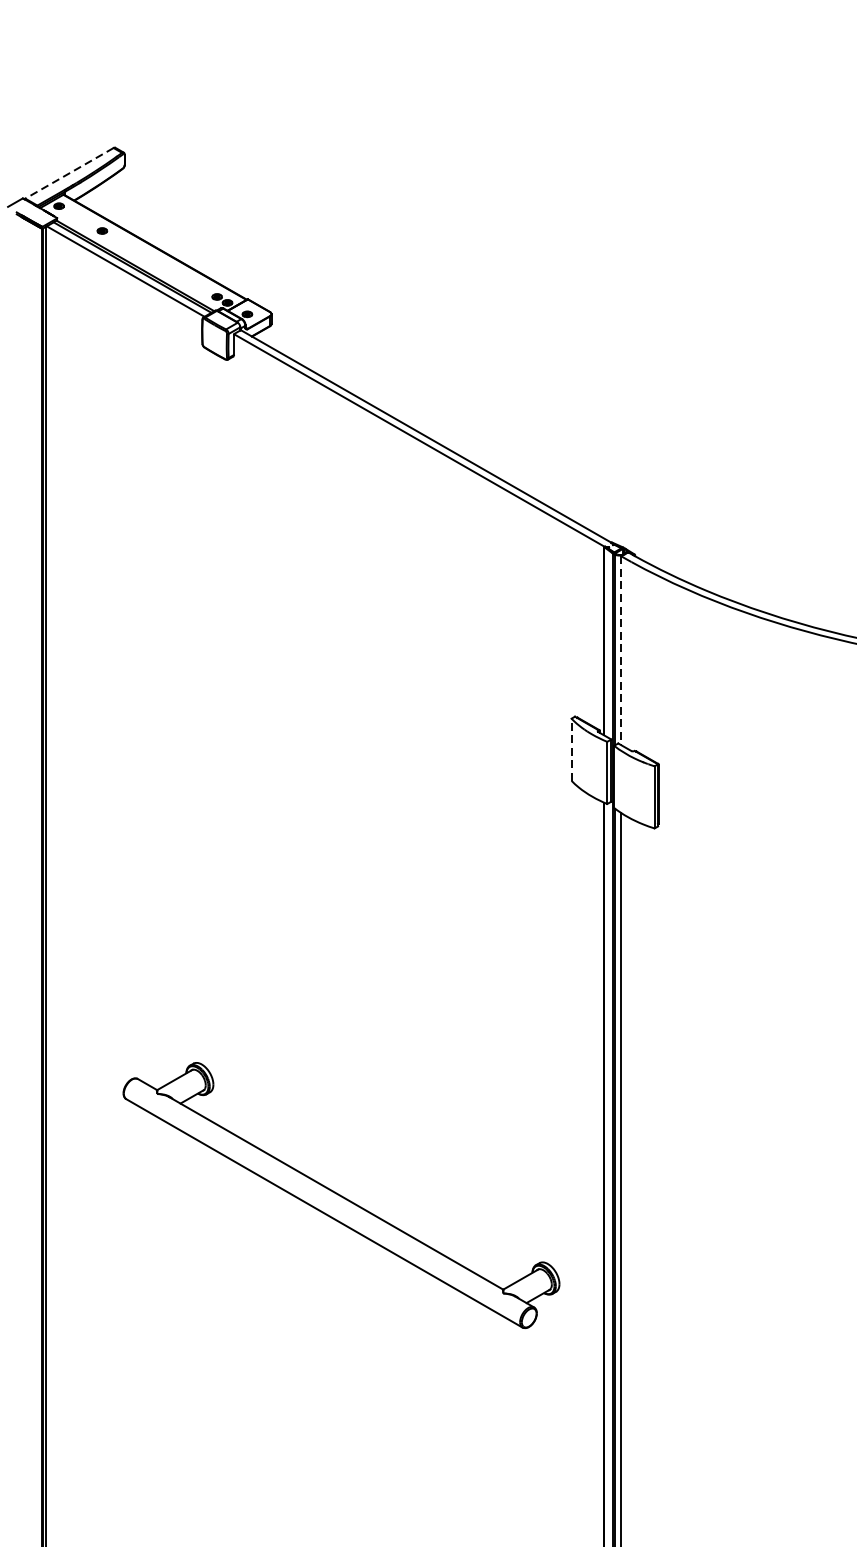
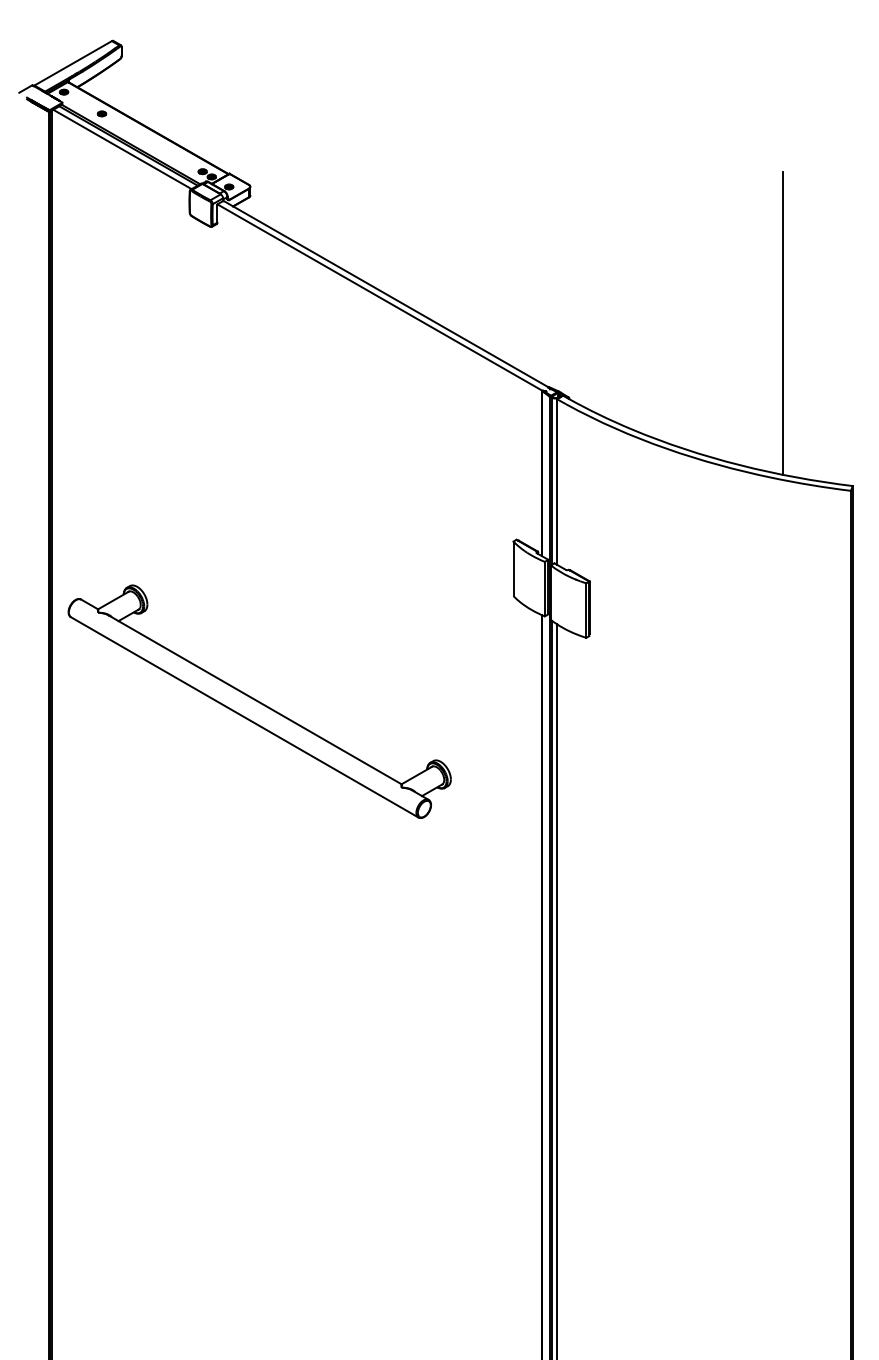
line: (69, 173) -> (73, 63), dashed -> solid
line: (621, 651) -> (557, 482), dashed -> solid
line: (571, 749) -> (513, 568), dashed -> solid
part: (341, 1195) -> (259, 701), moved

